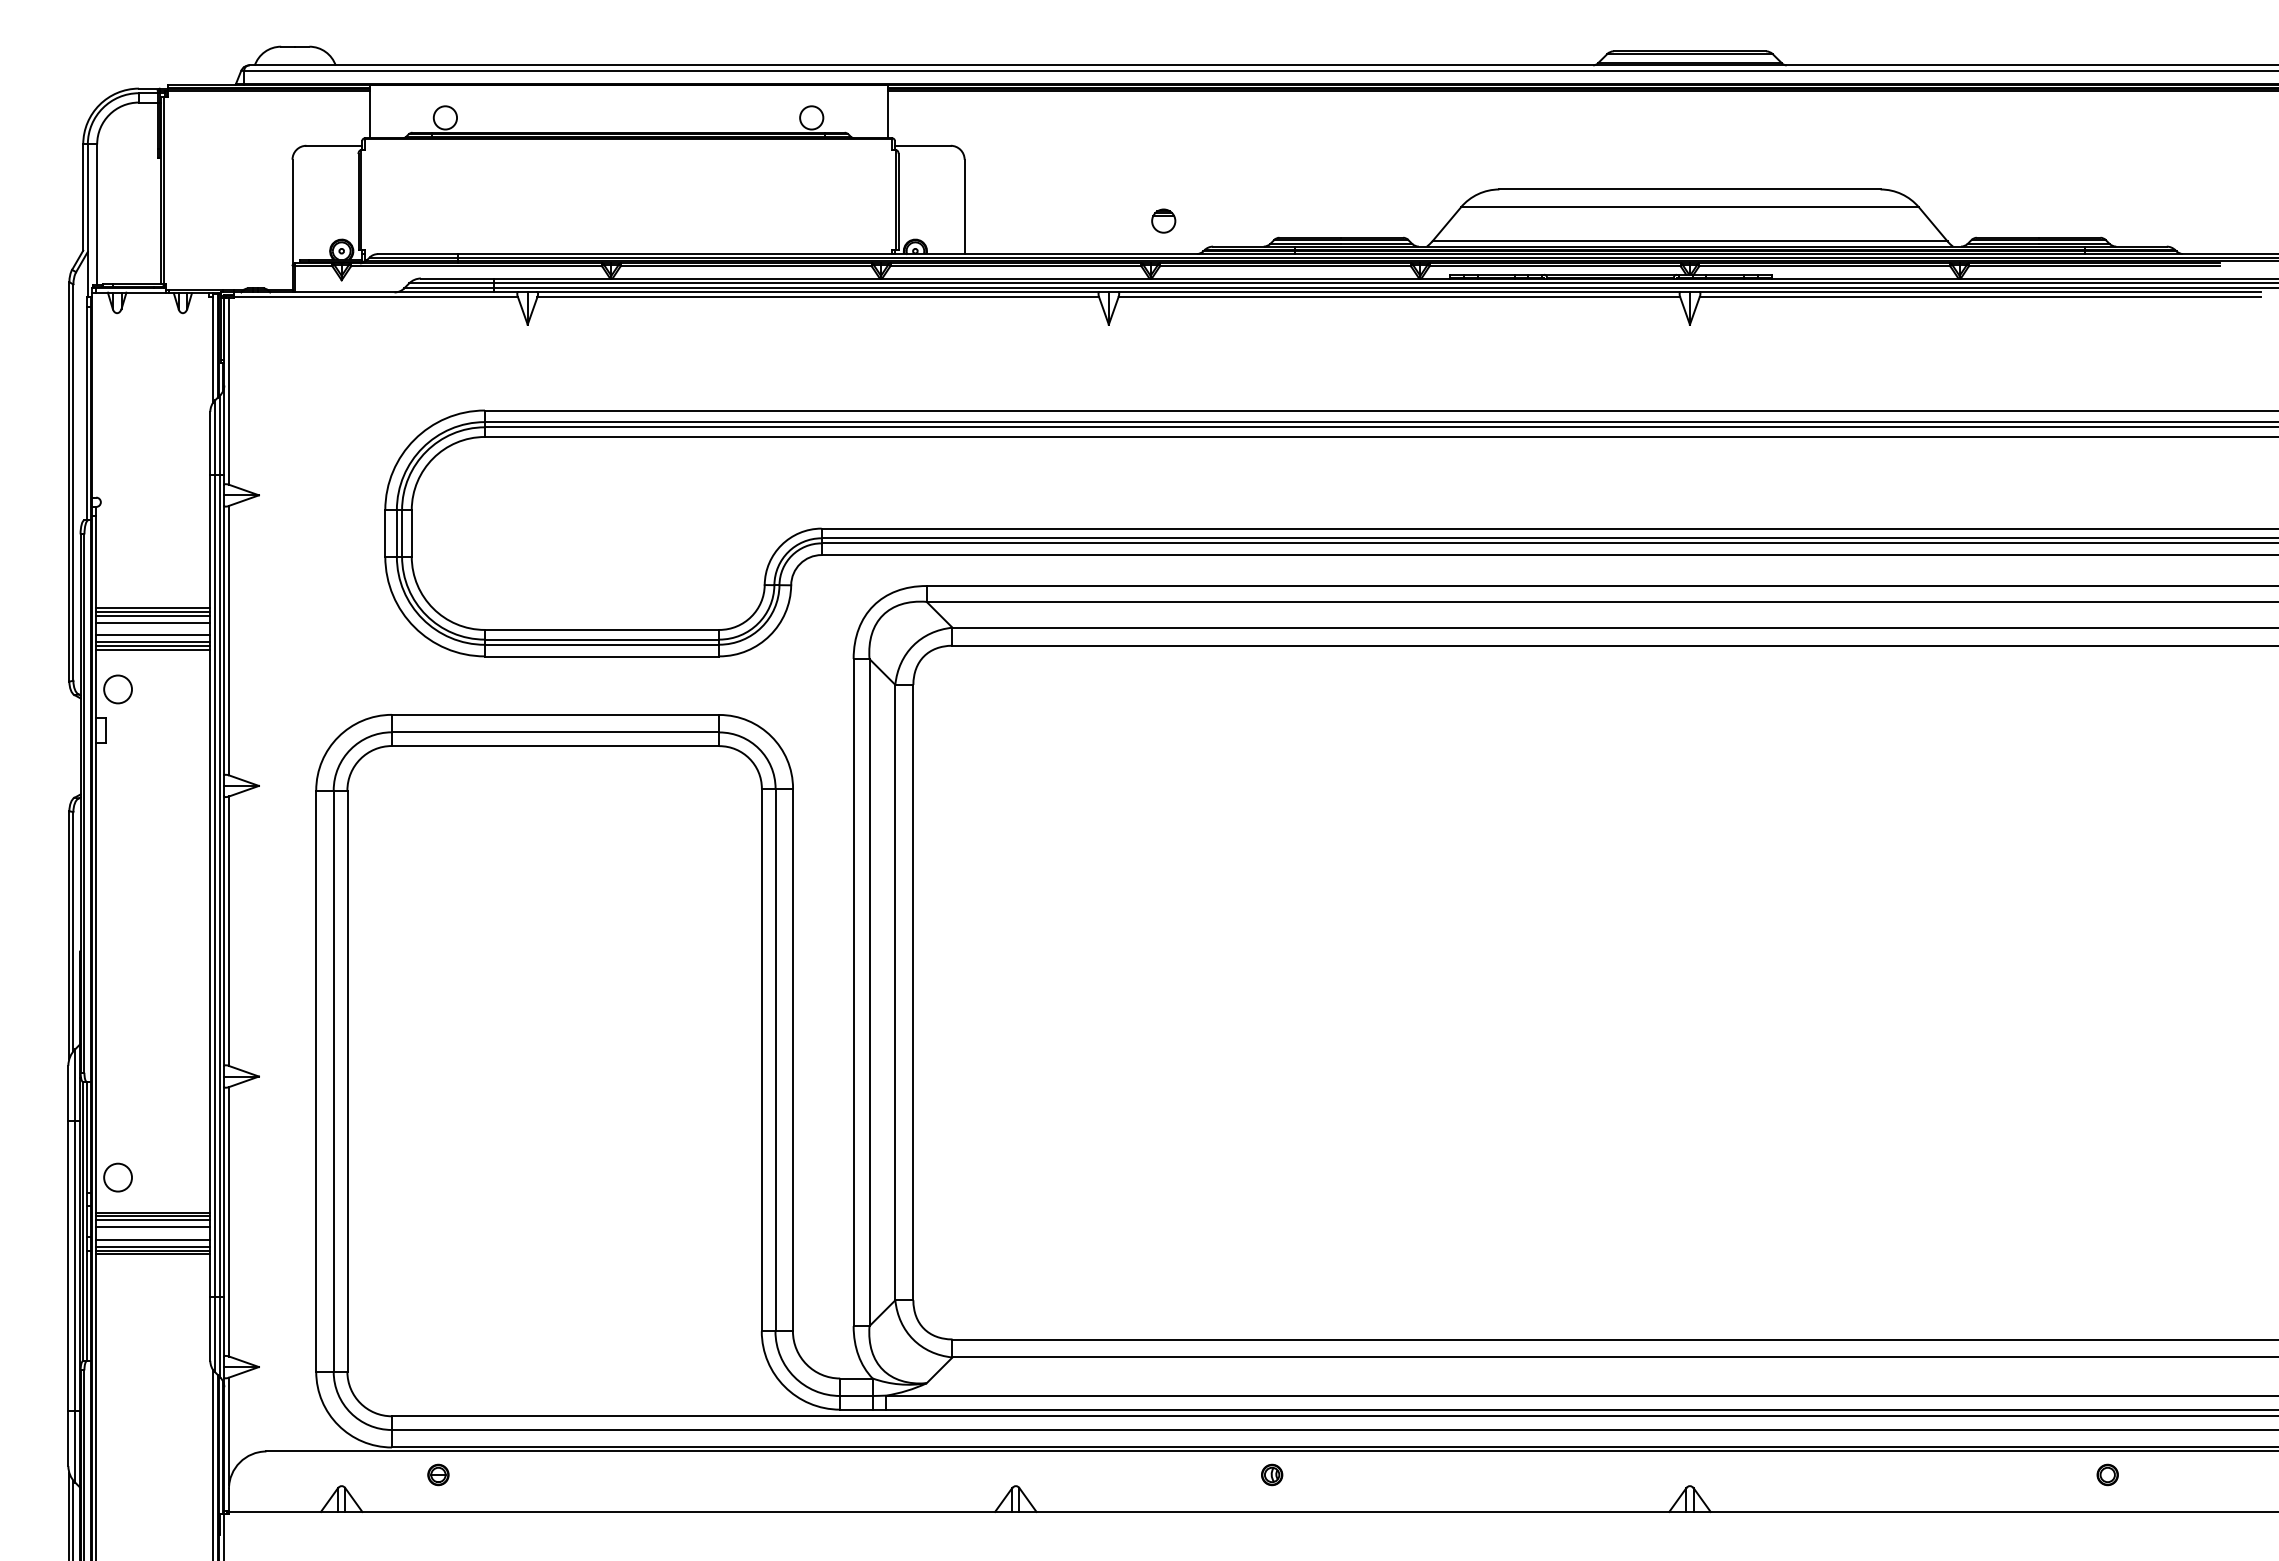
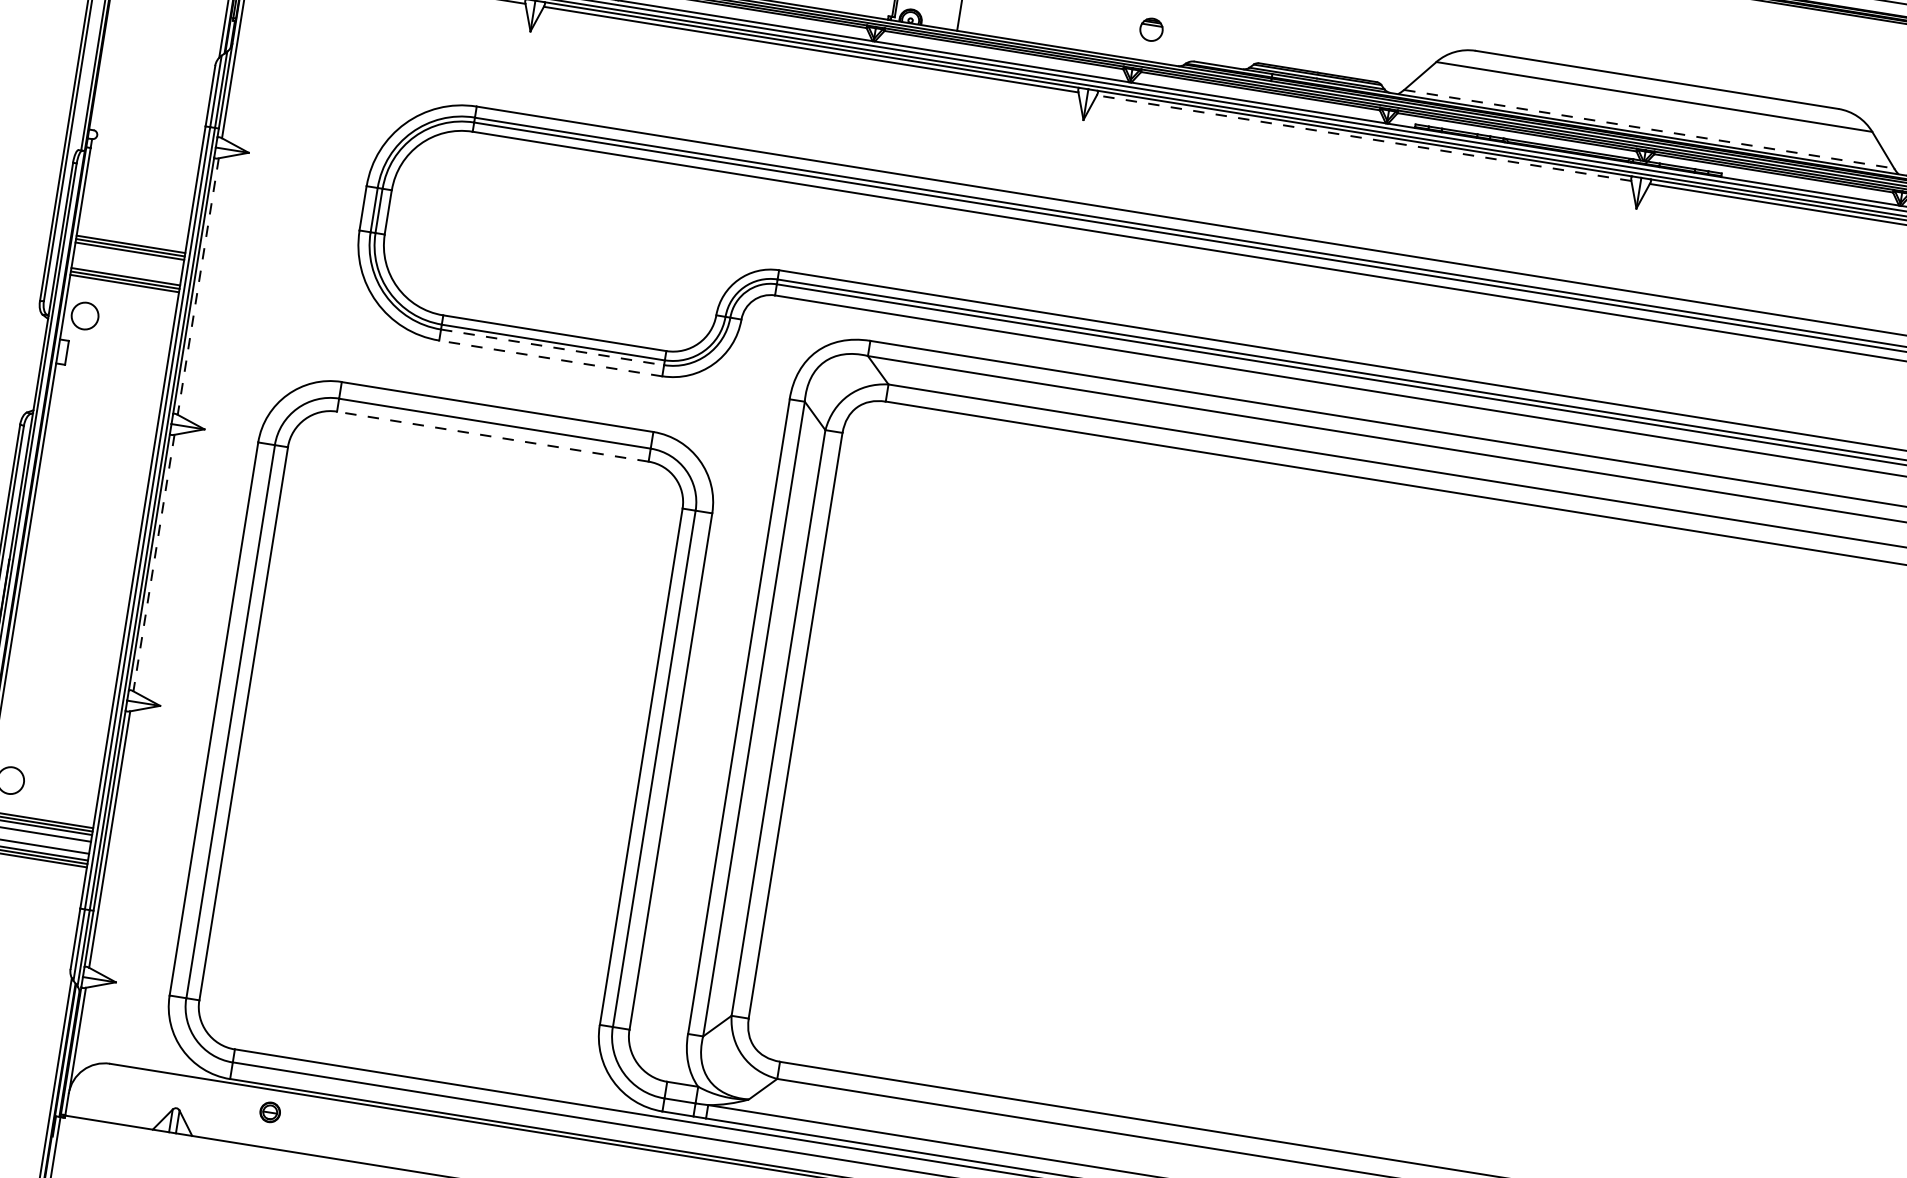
line: (1690, 241) -> (1649, 129), solid -> dashed
line: (1399, 297) -> (1364, 138), solid -> dashed
line: (153, 622) -> (129, 257), removed
line: (153, 635) -> (127, 270), removed
line: (229, 640) -> (198, 286), solid -> dashed
line: (602, 644) -> (552, 347), solid -> dashed
line: (601, 656) -> (550, 358), solid -> dashed
line: (555, 746) -> (492, 437), solid -> dashed
line: (229, 931) -> (154, 563), solid -> dashed

